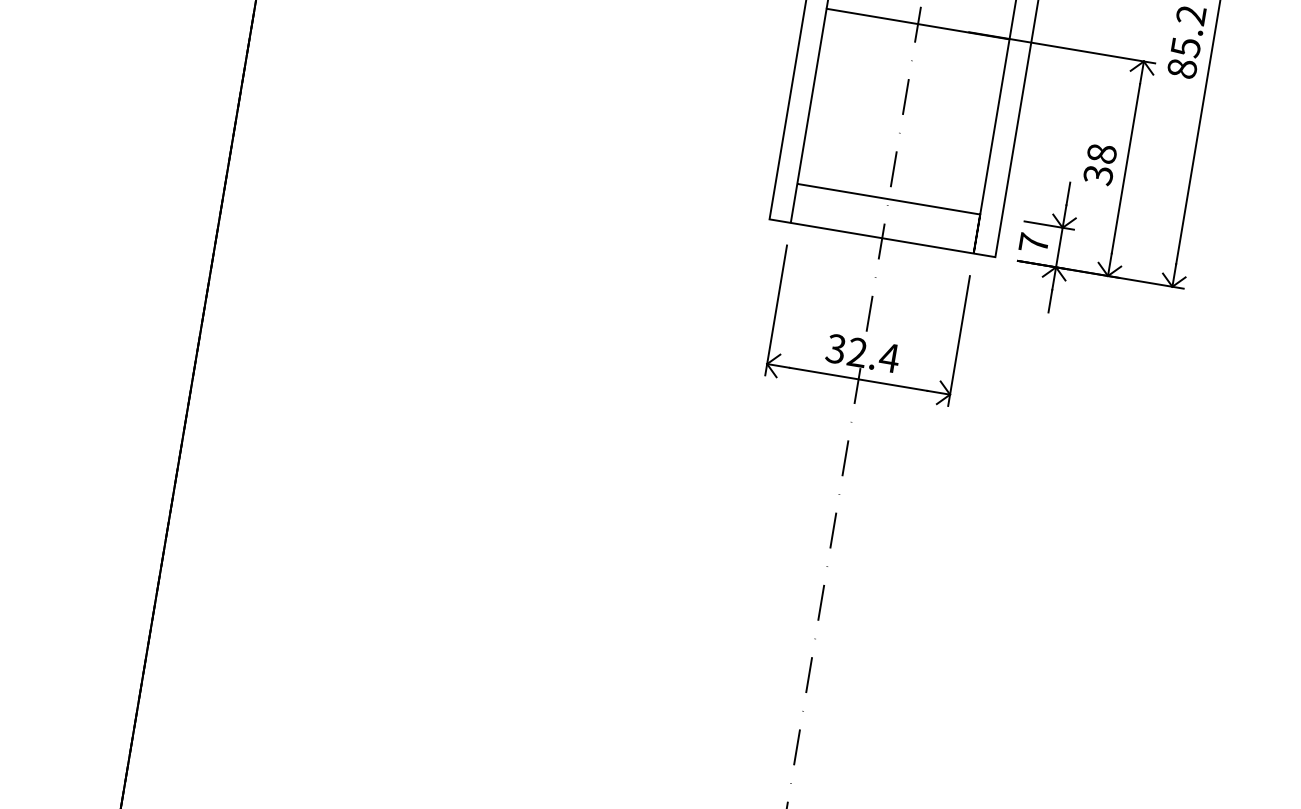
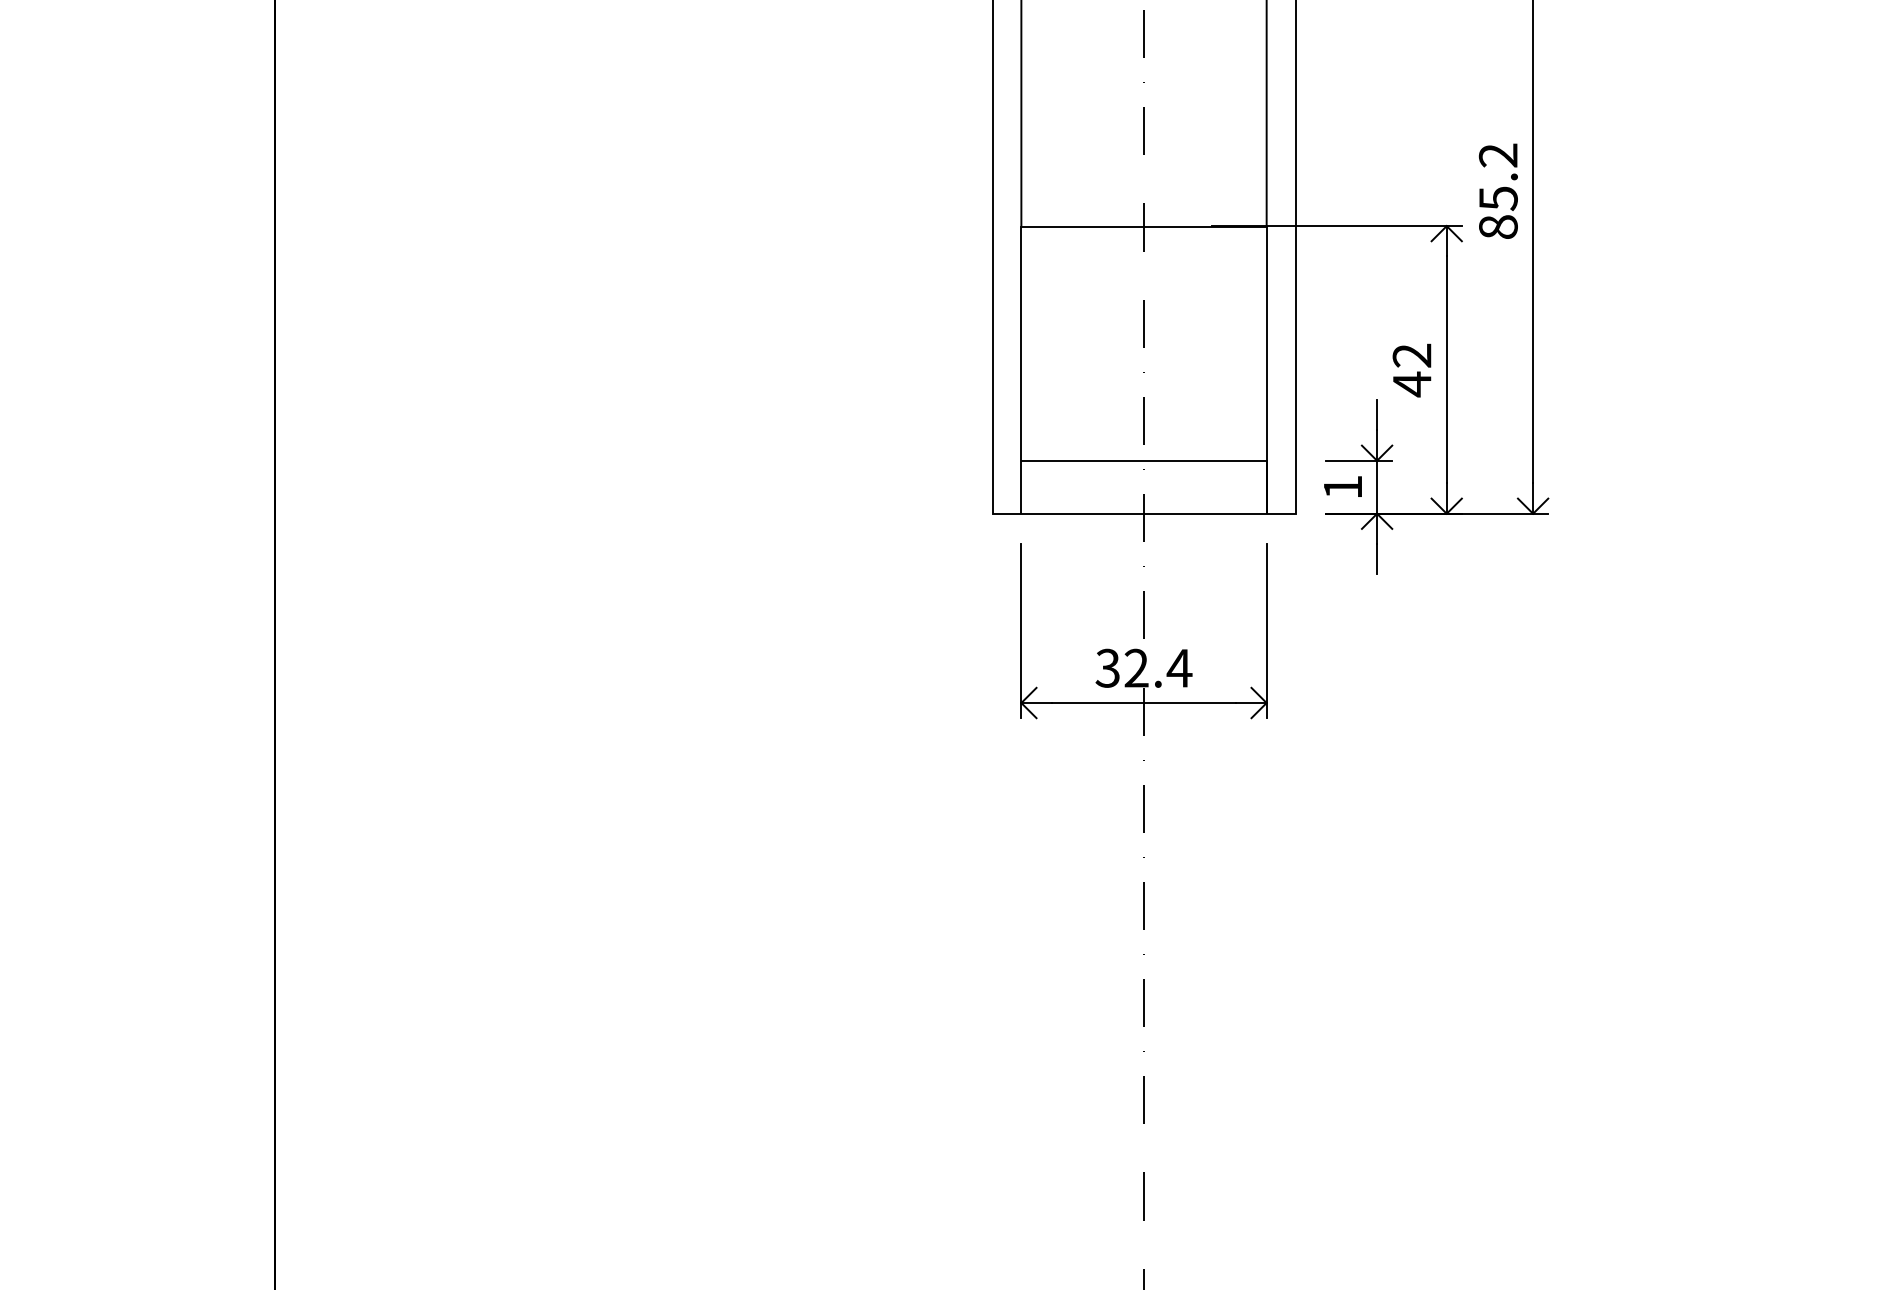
text: (1099, 164) -> (1411, 370), 38 -> 42
text: (1033, 242) -> (1342, 486), 7 -> 1

